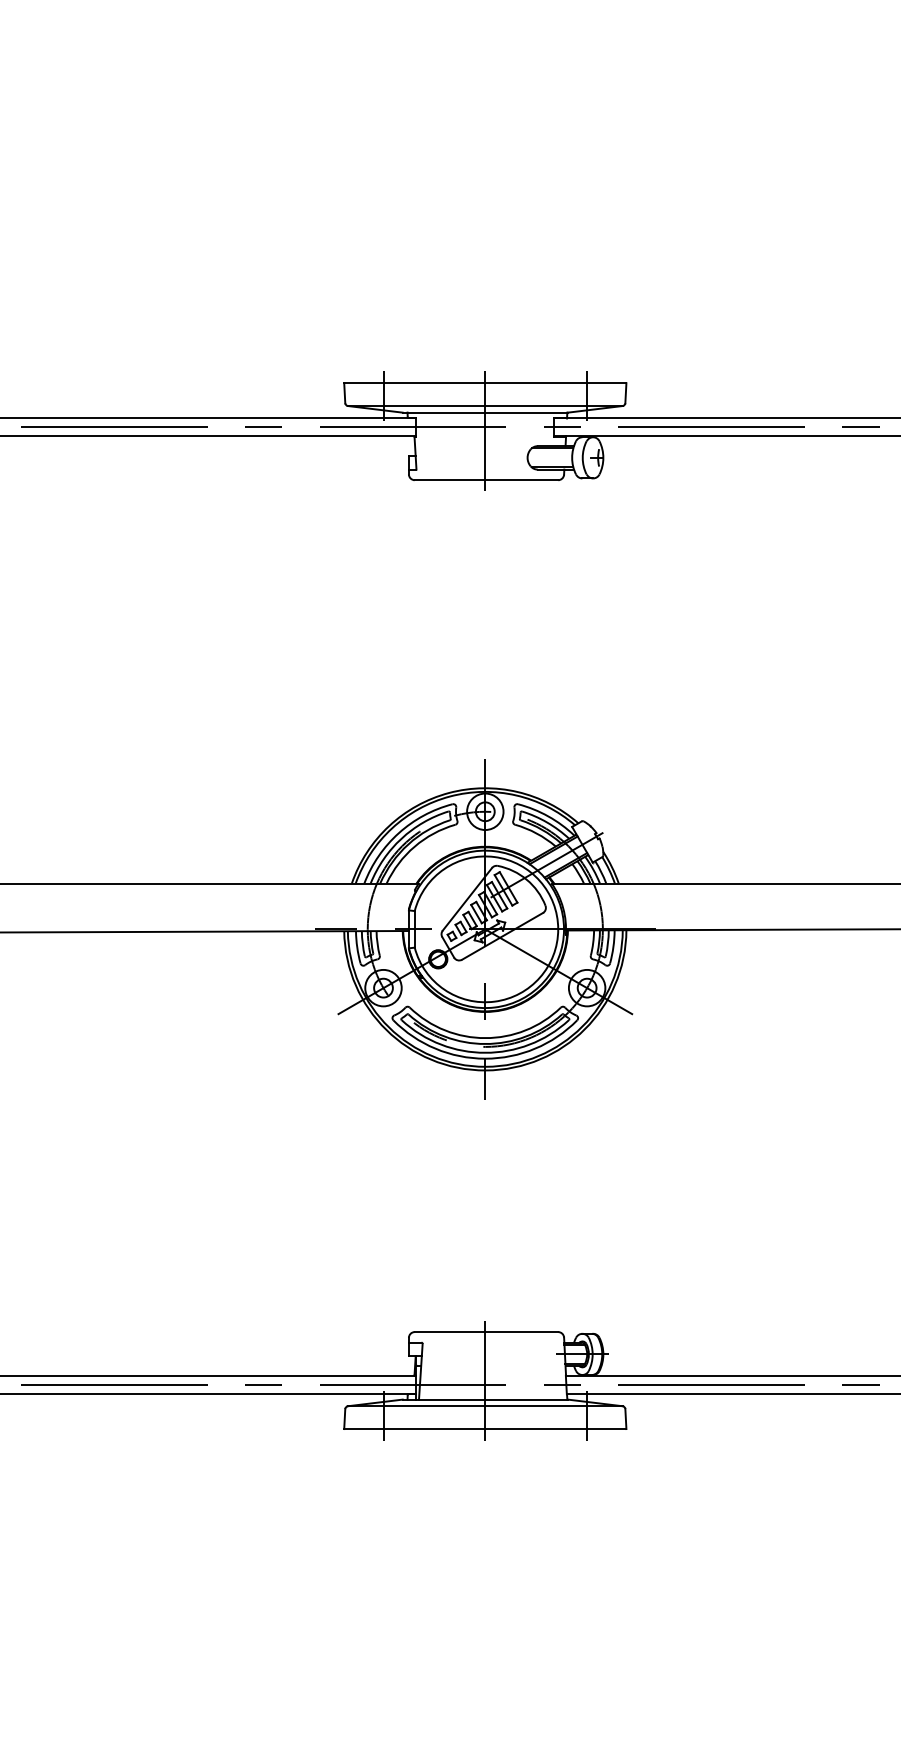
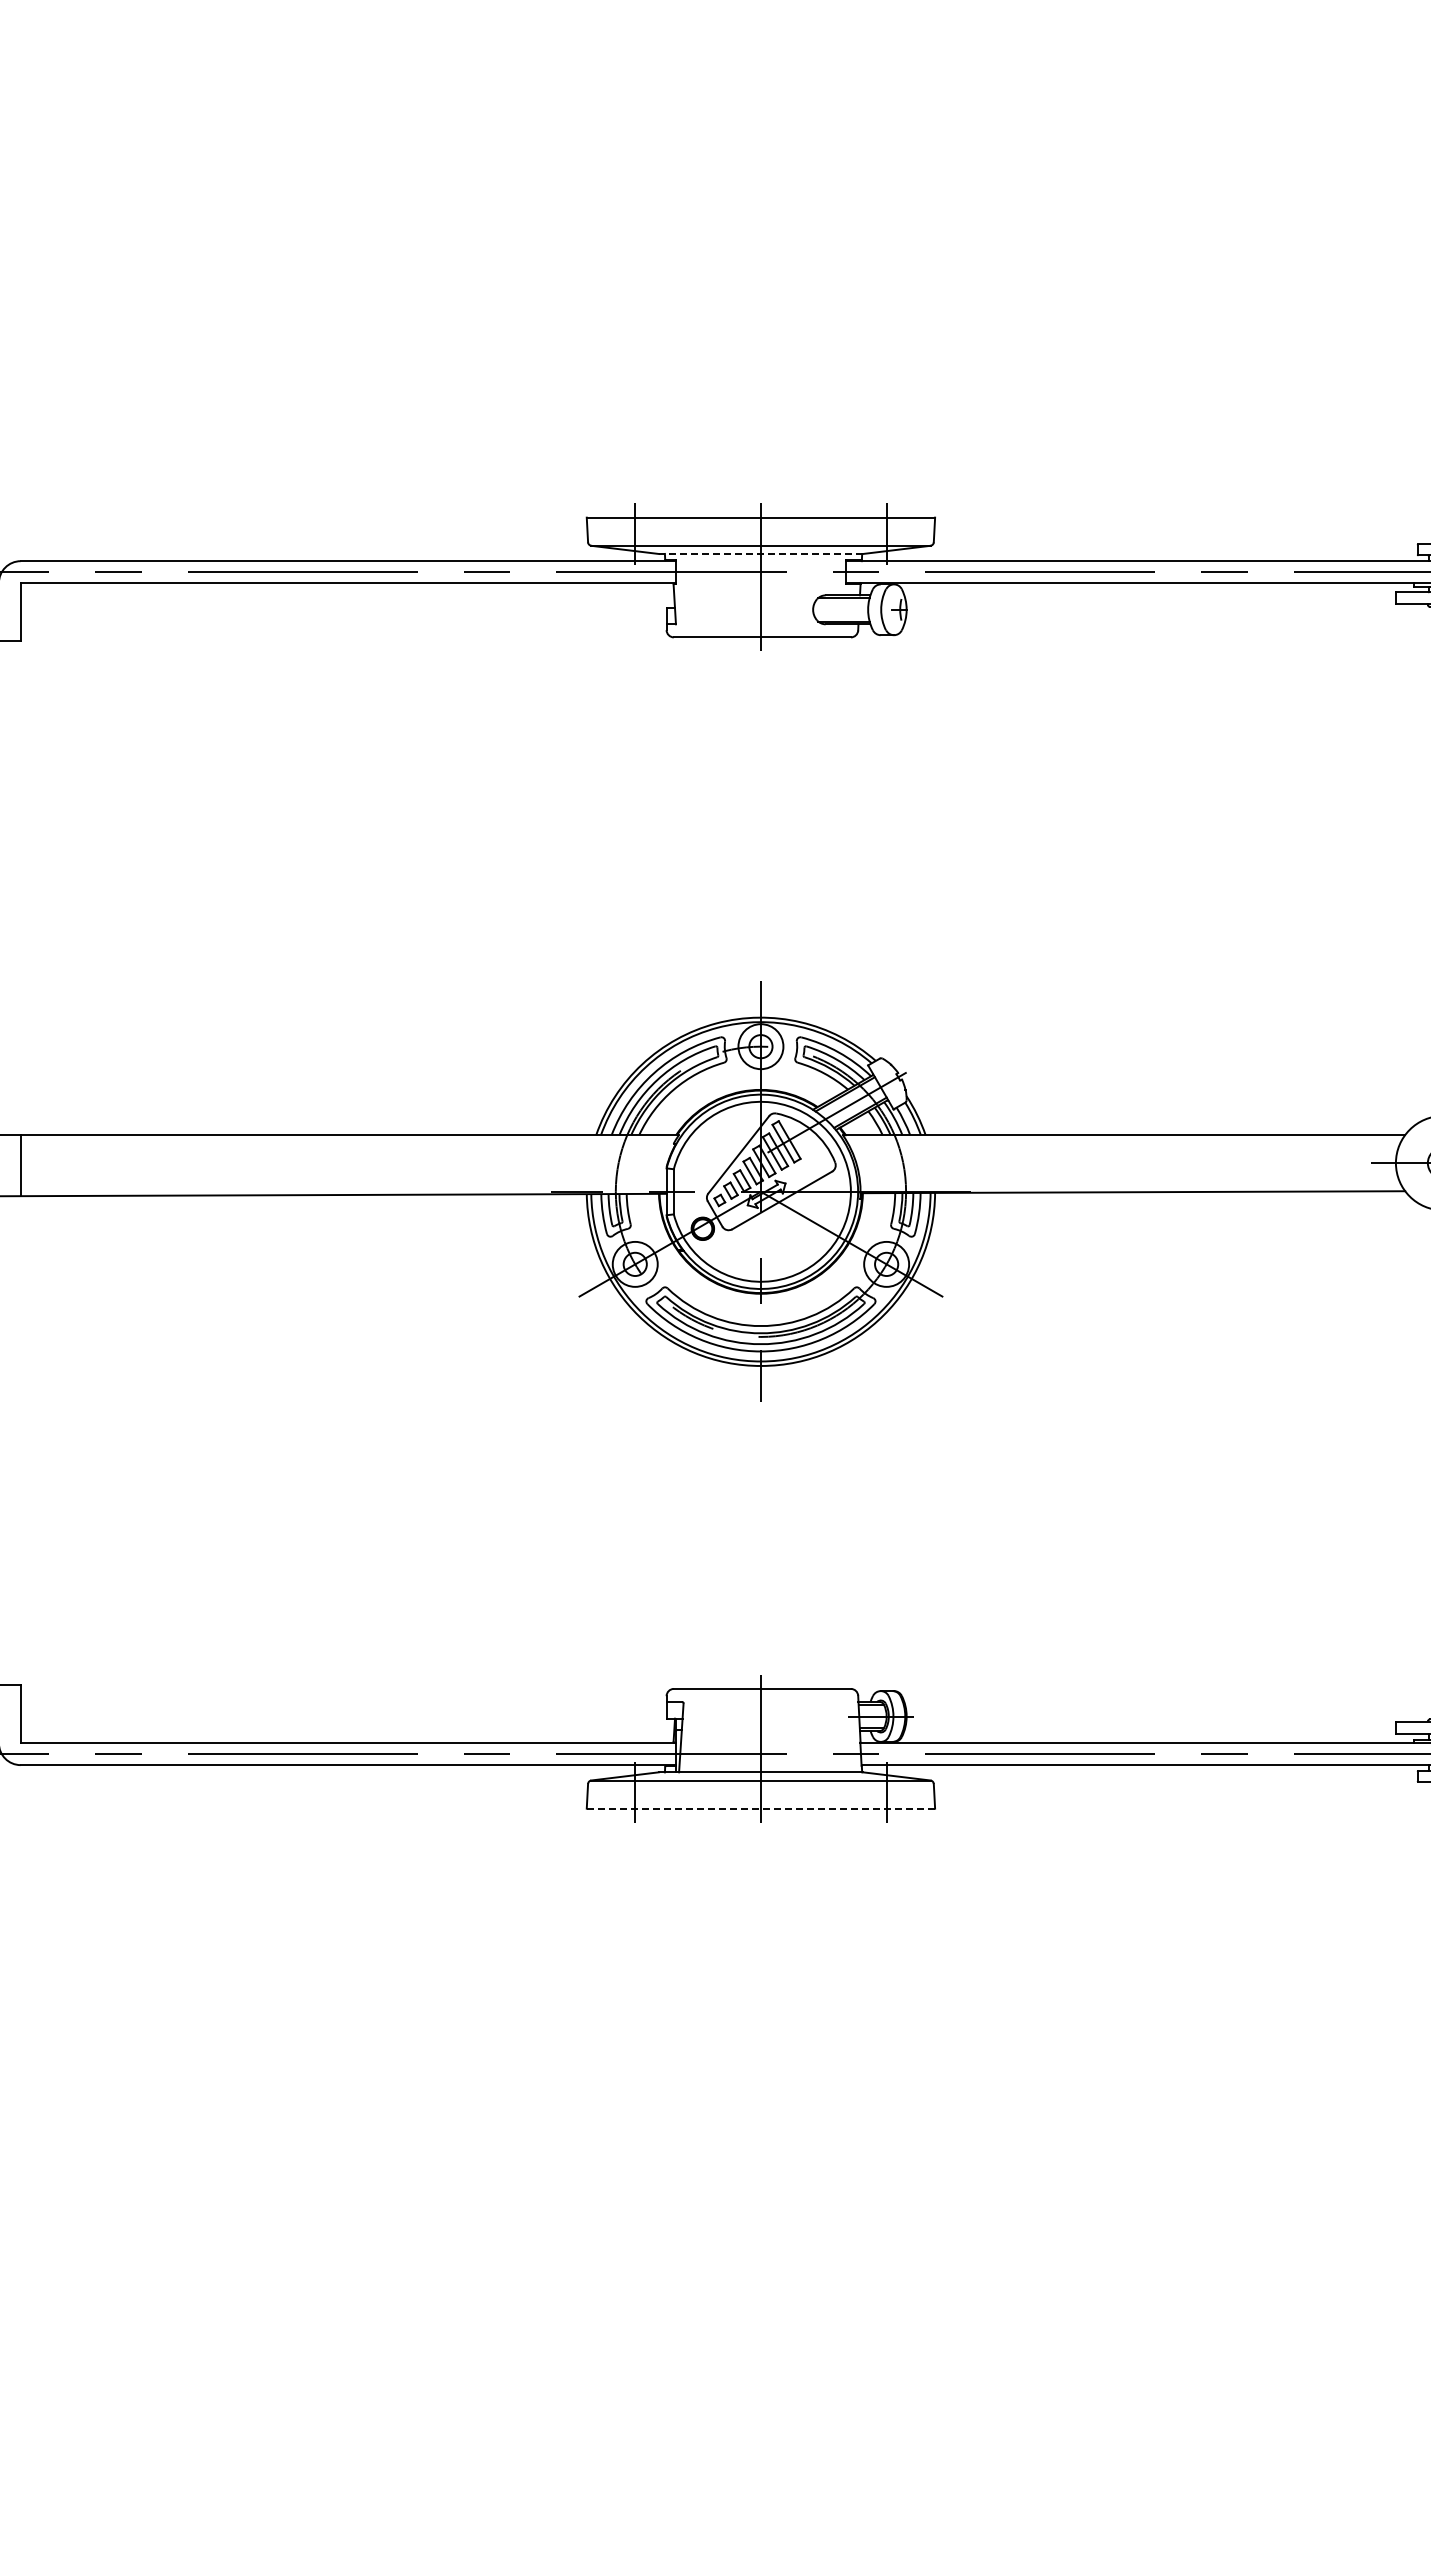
line: (484, 413) -> (760, 554), solid -> dashed
line: (484, 1428) -> (760, 1808), solid -> dashed

